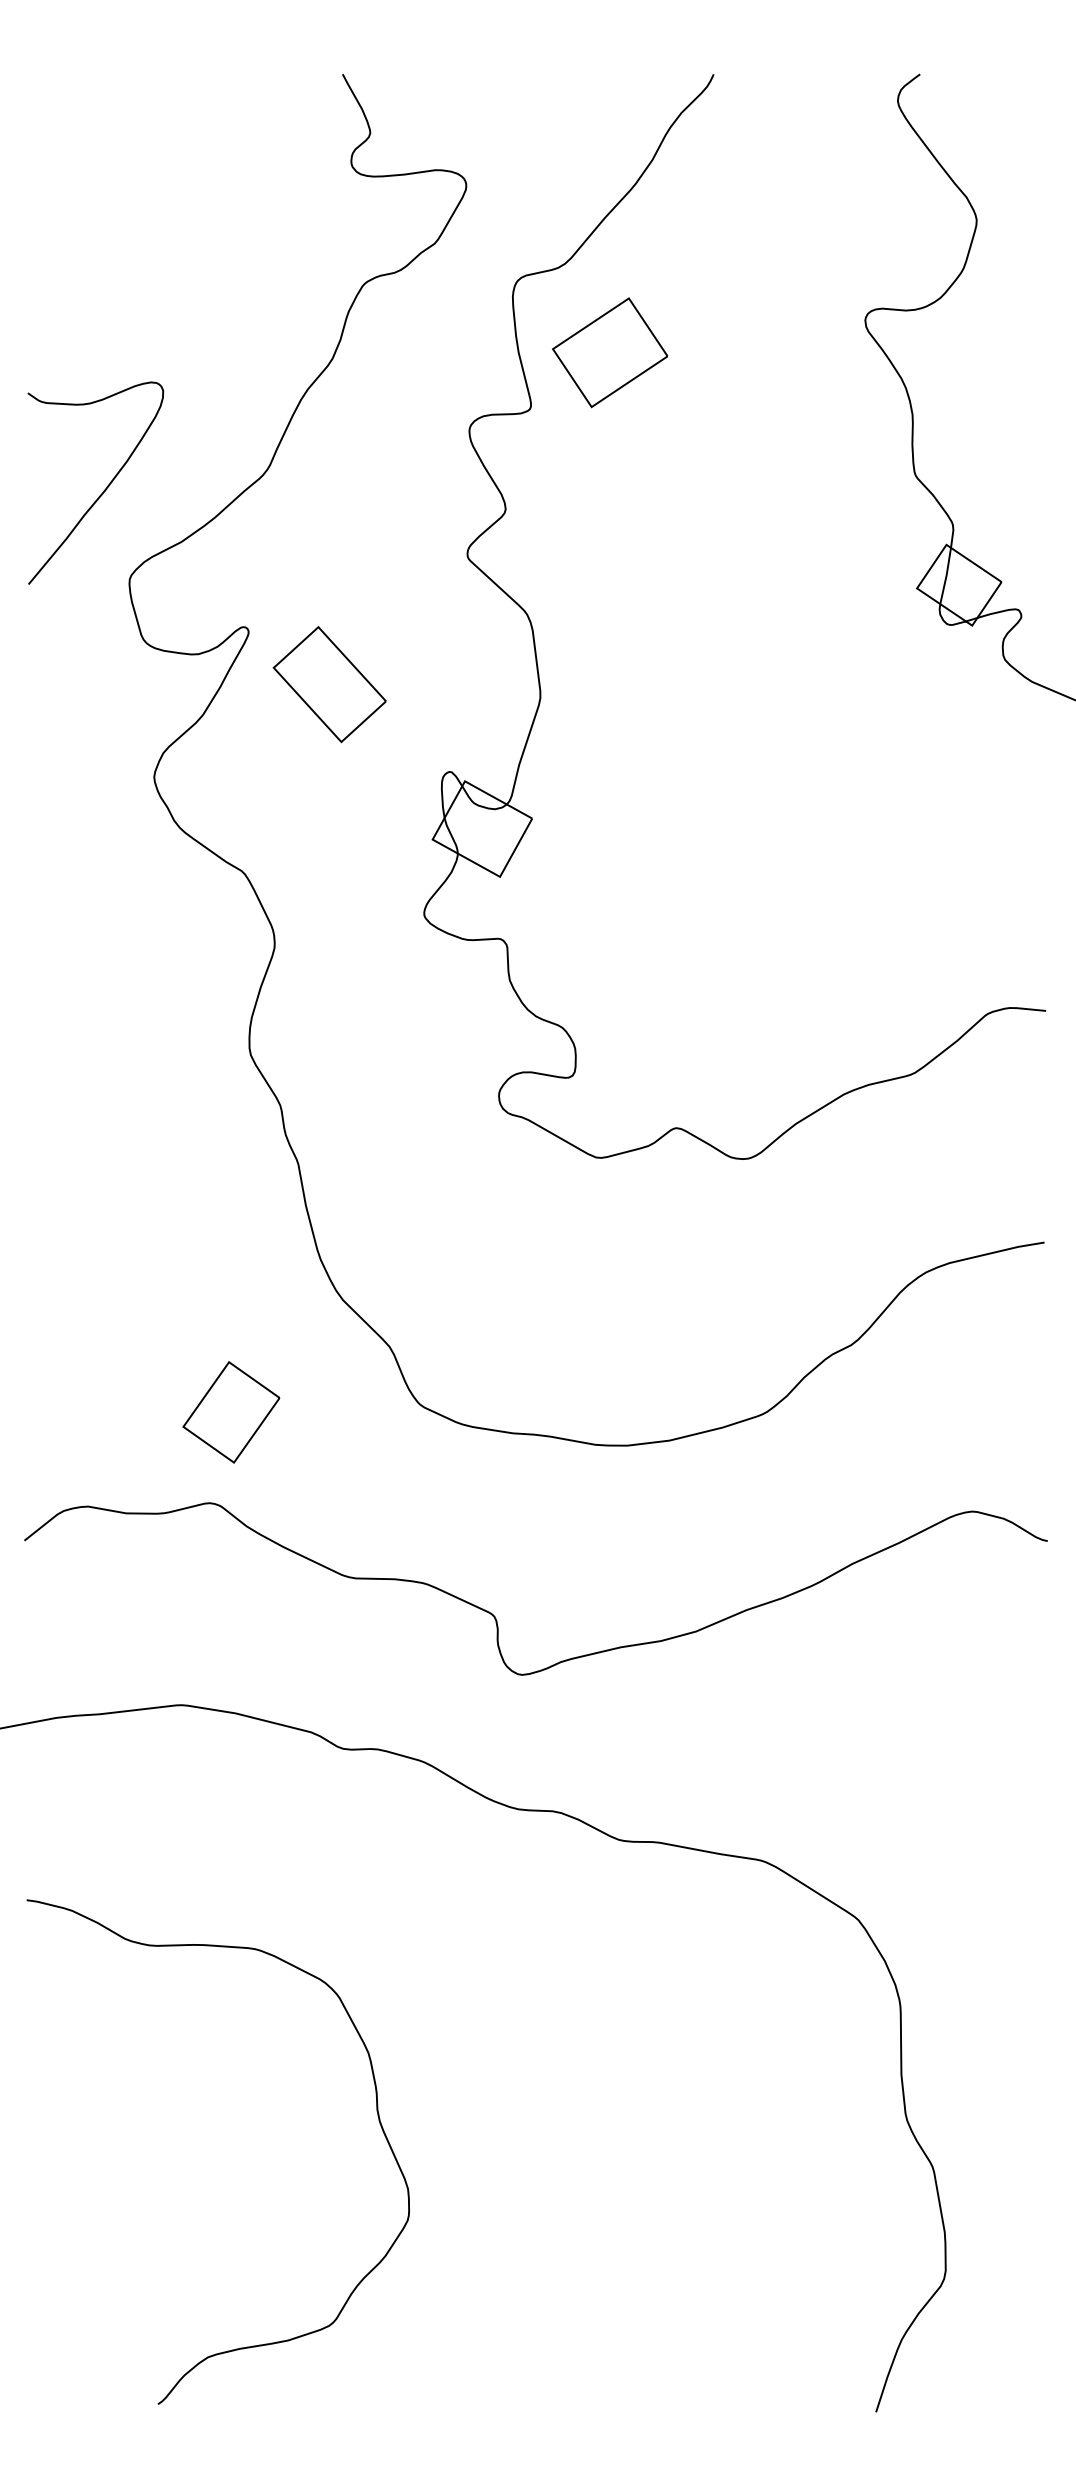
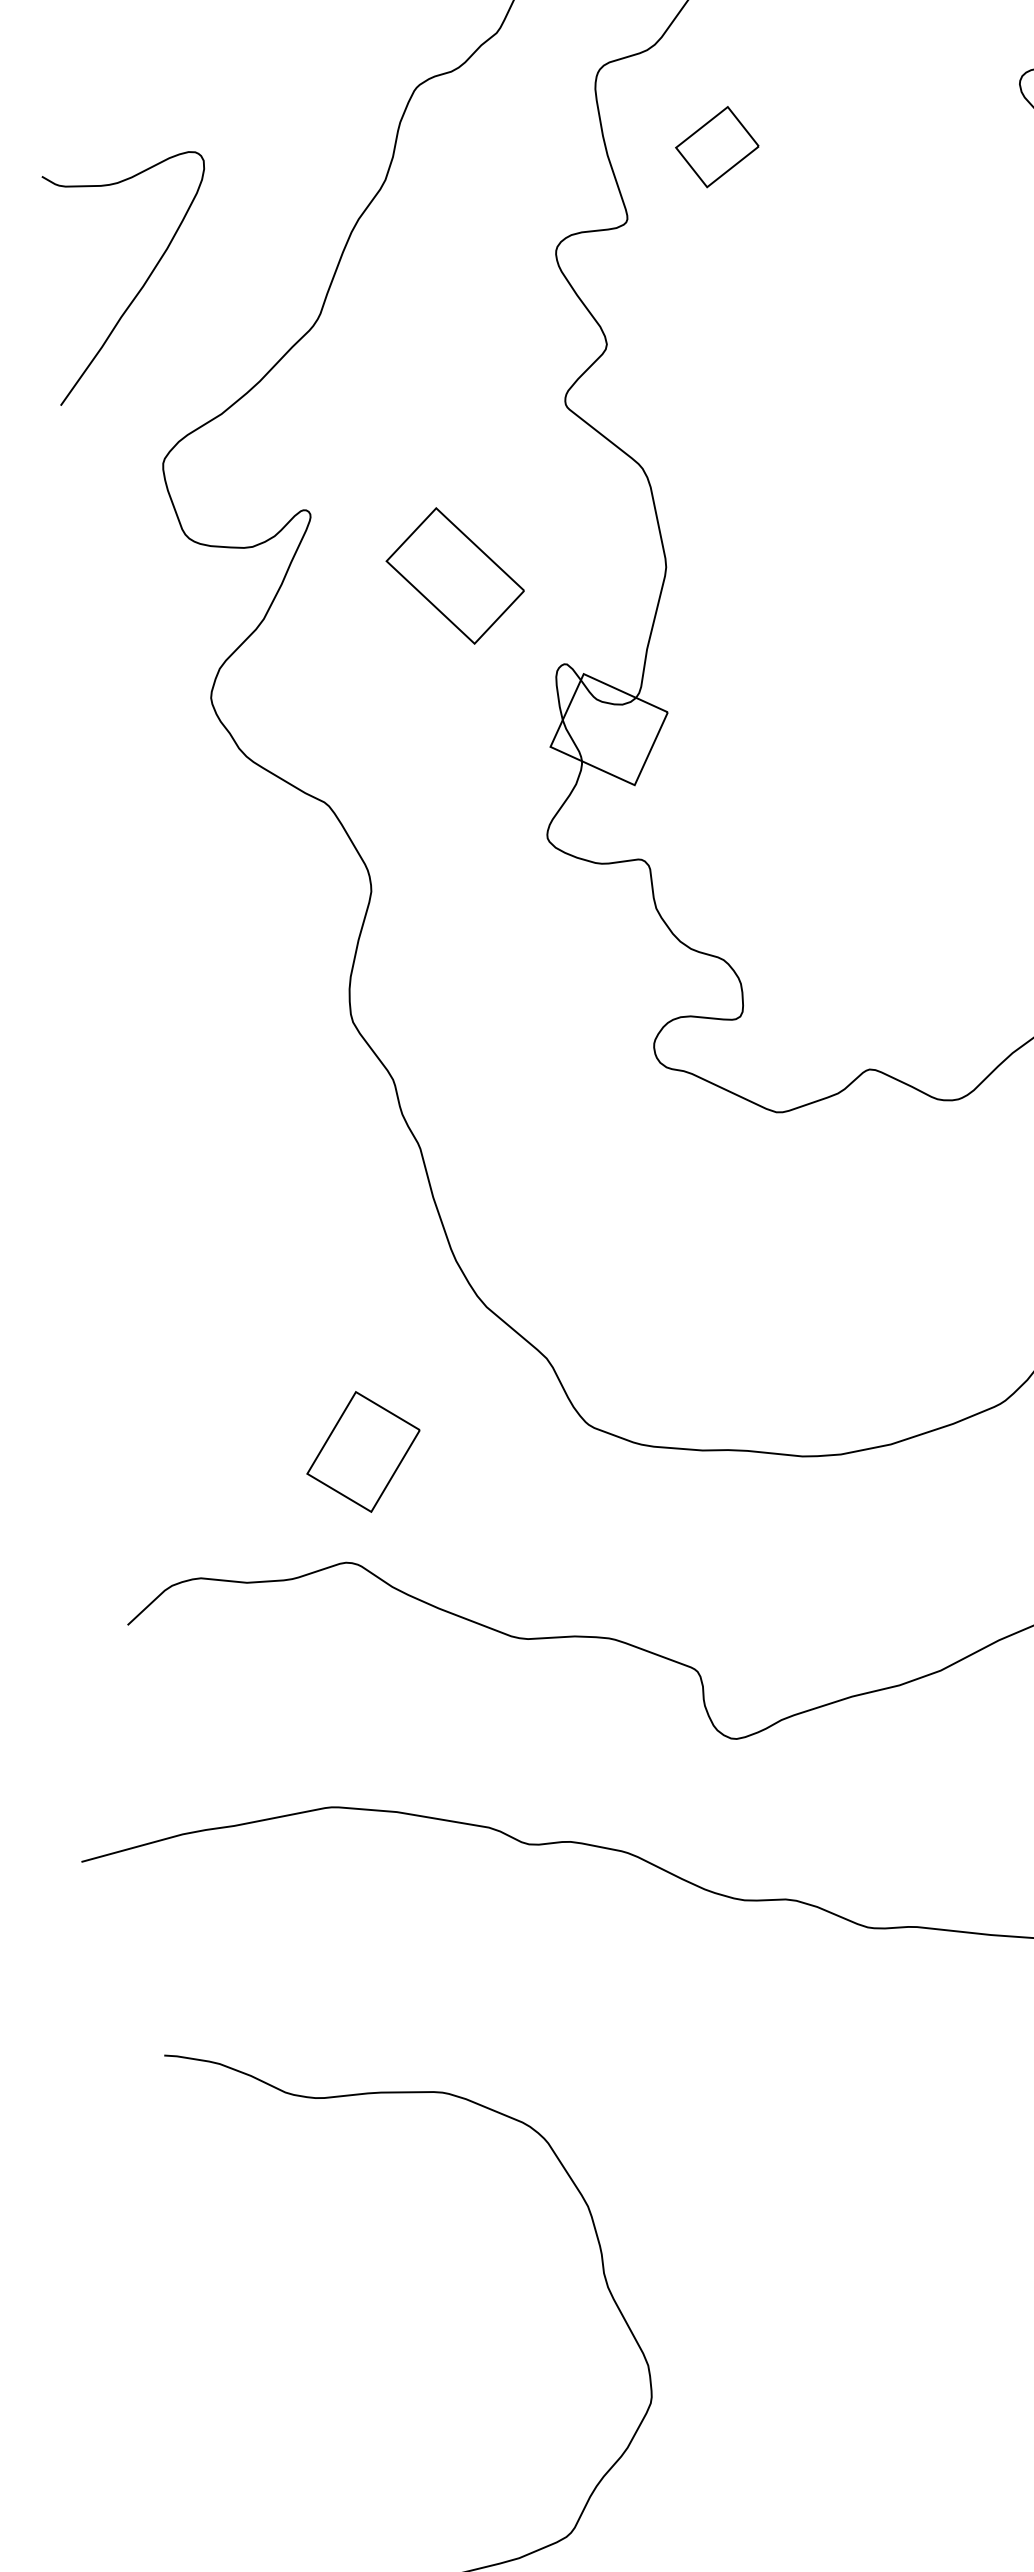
part: (610, 352) -> (717, 146), size x0.6
curve: (103, 490) -> (141, 286), moved
part: (329, 684) -> (454, 575), moved

